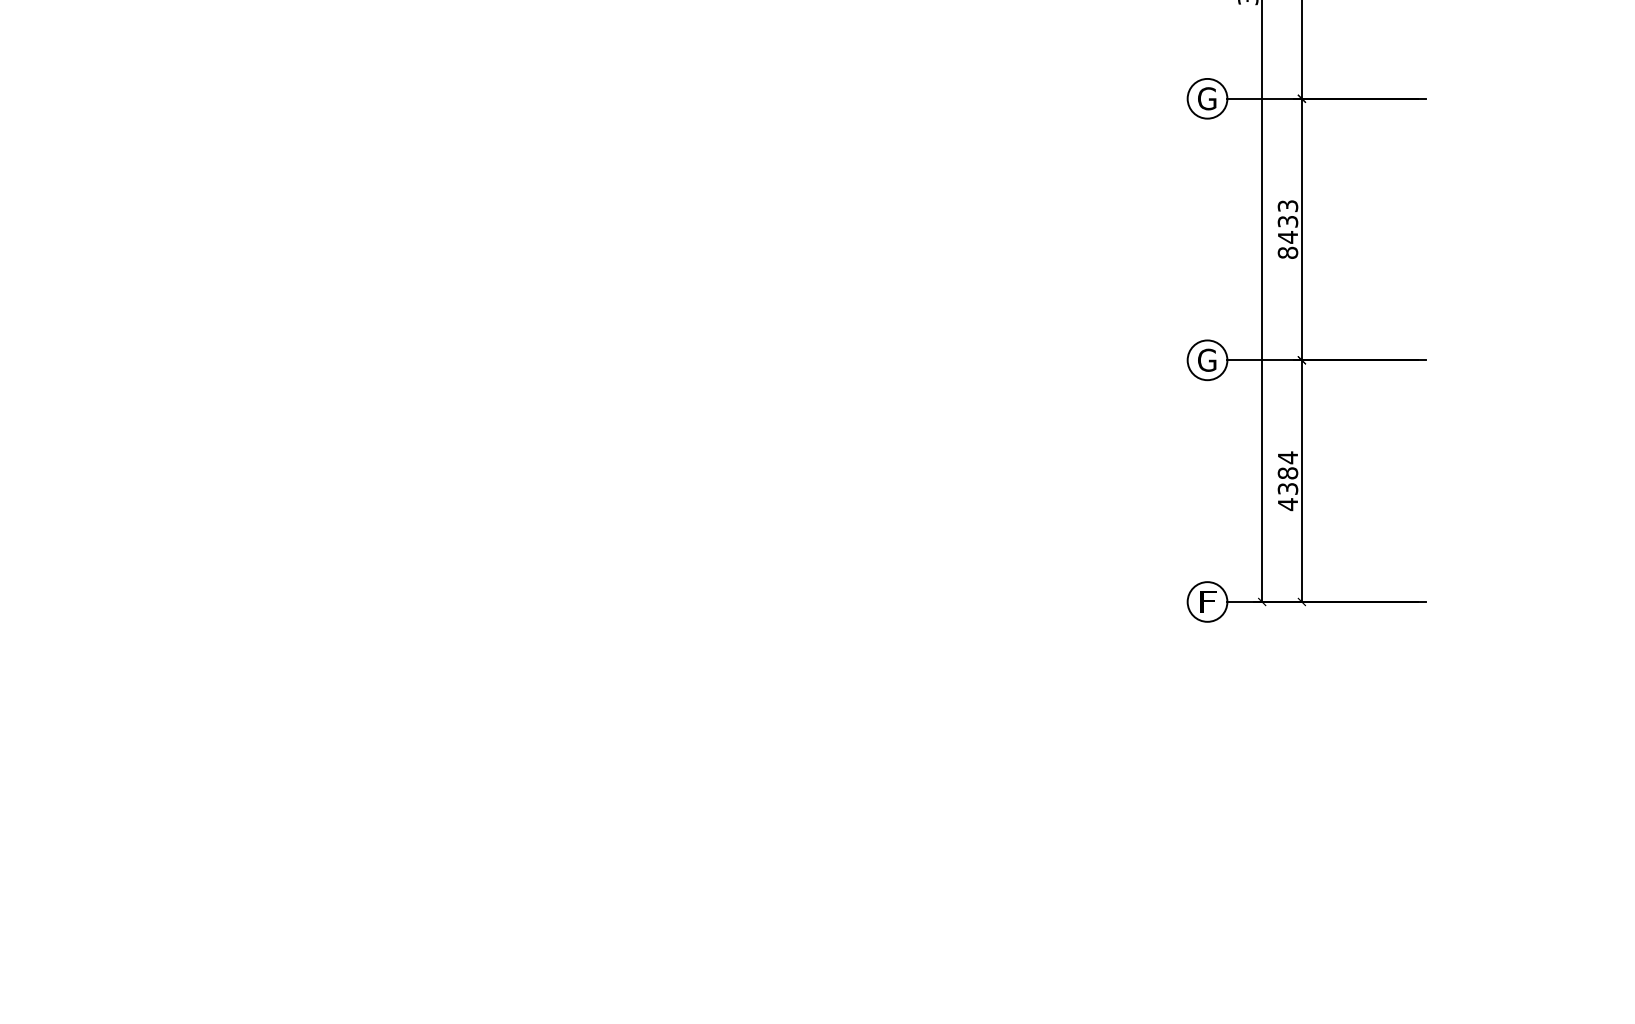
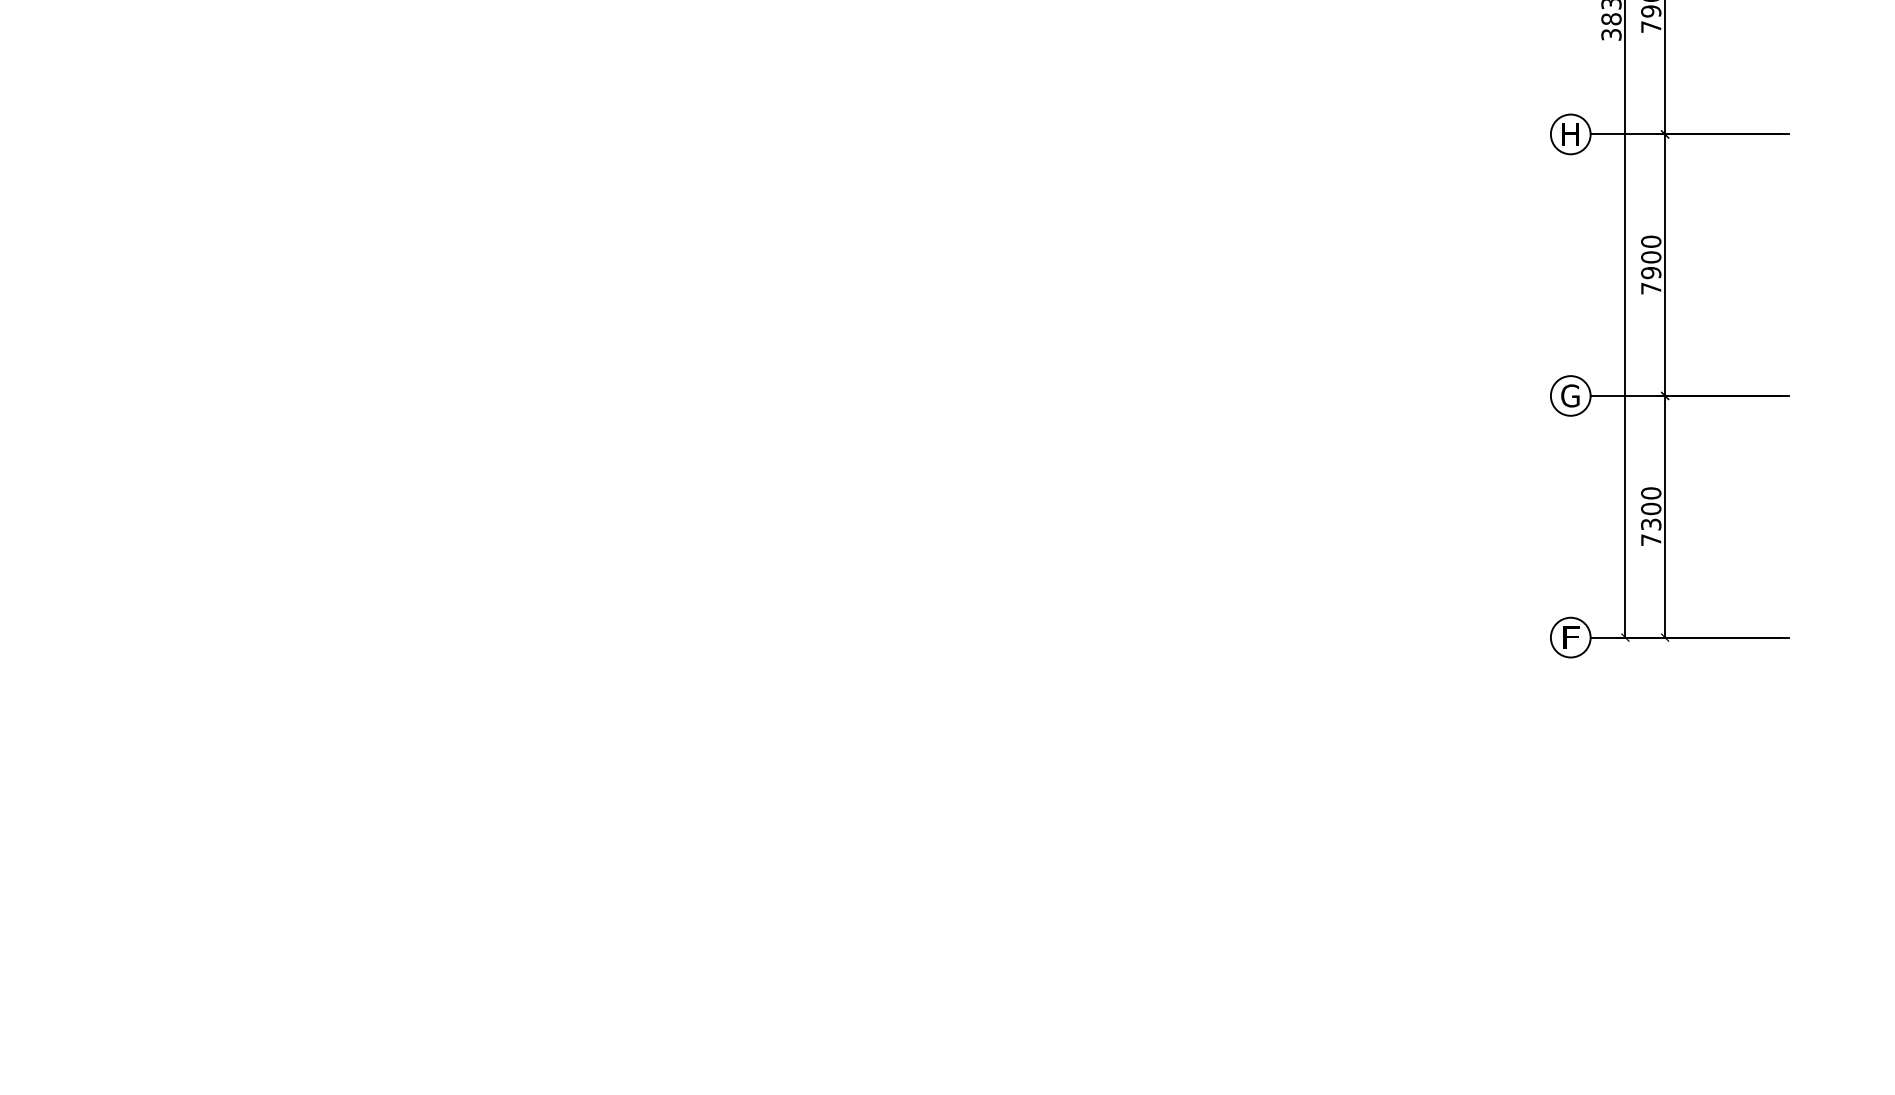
text: (1207, 97) -> (1570, 133), G -> H
text: (1288, 228) -> (1651, 264), 8433 -> 7900
text: (1288, 480) -> (1651, 516), 4384 -> 7300

